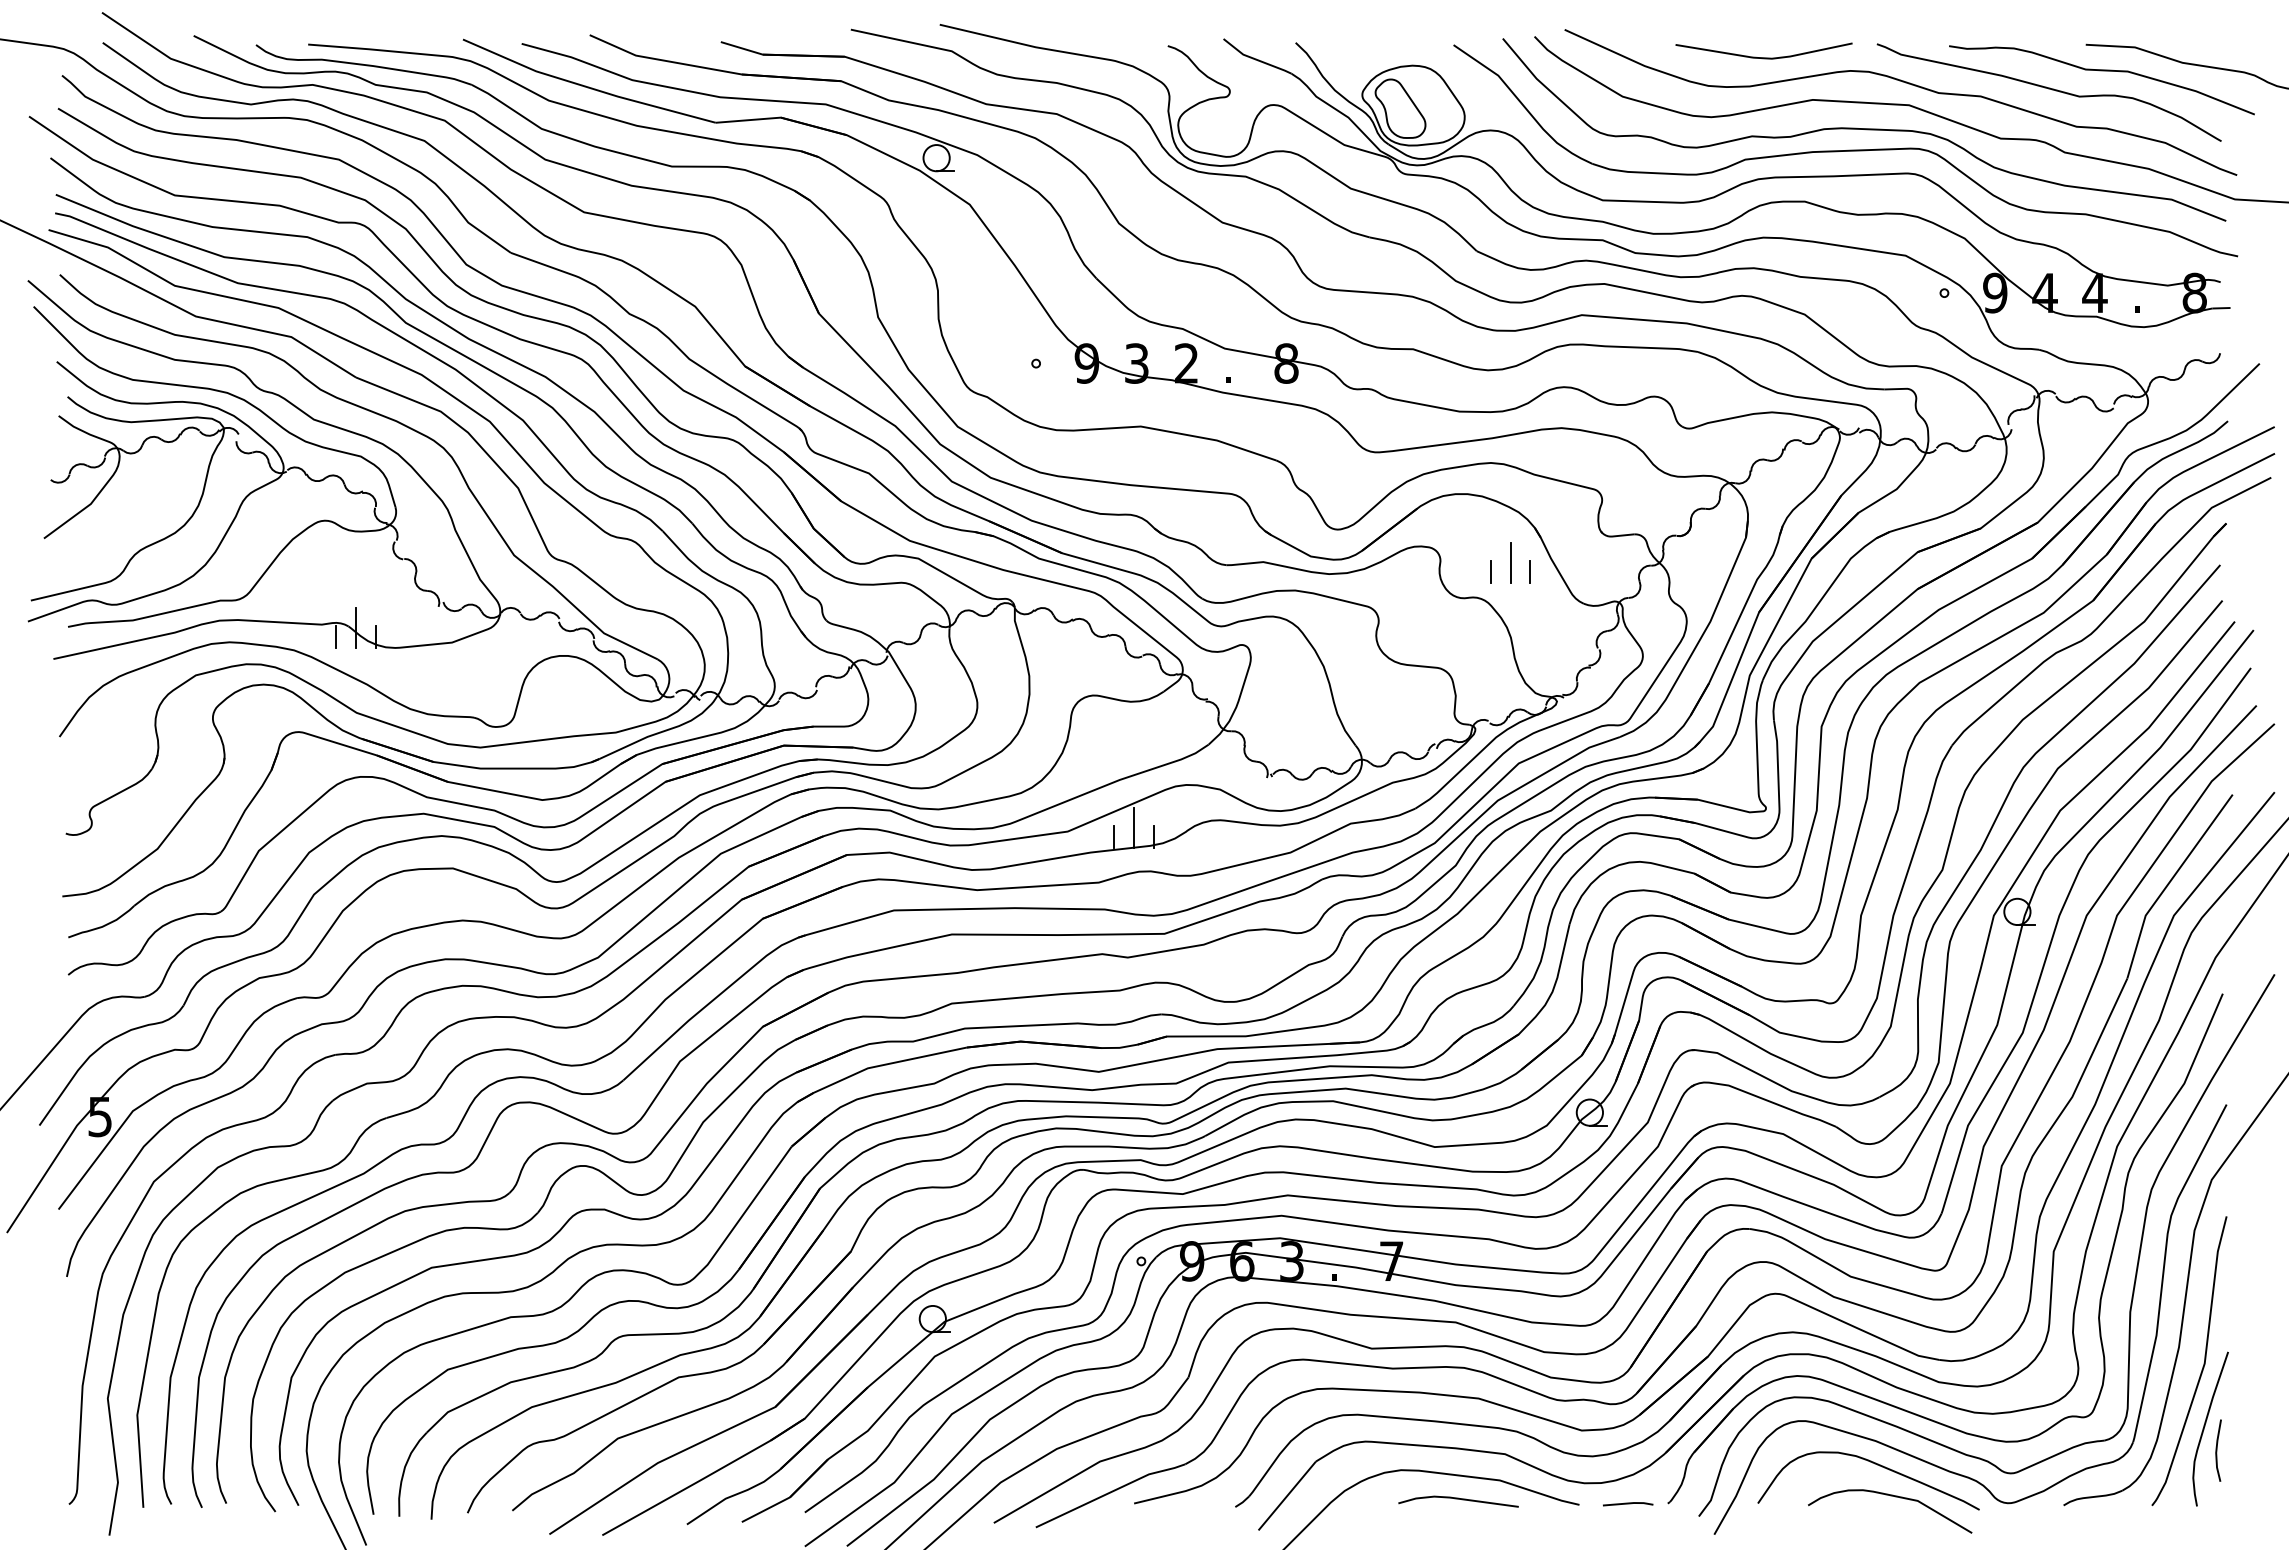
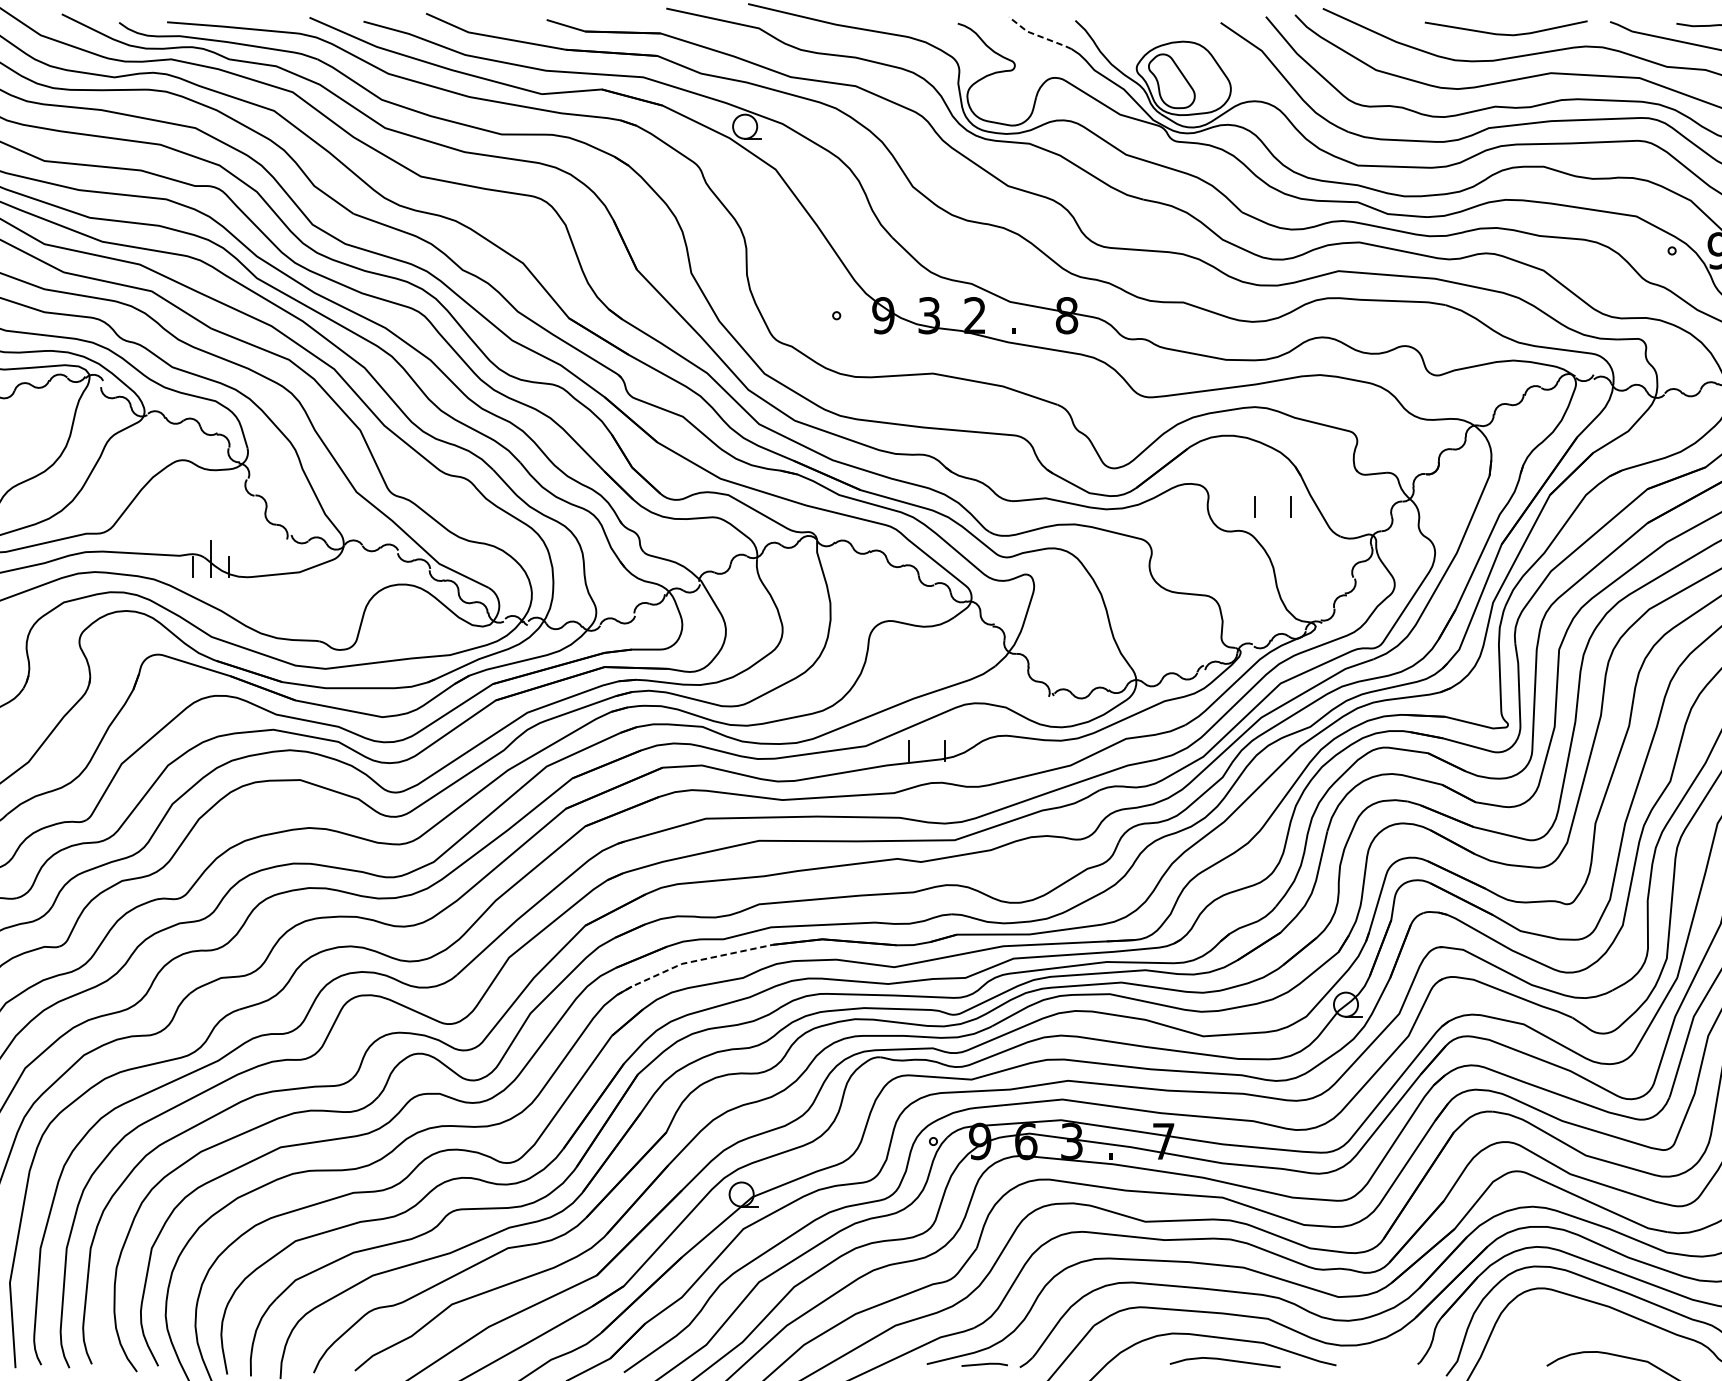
line: (1255, 59) -> (1038, 35), solid -> dashed
line: (1510, 562) -> (1272, 498), removed
line: (1134, 827) -> (927, 742), removed
line: (878, 1066) -> (691, 962), solid -> dashed
curve: (1874, 1464) -> (1607, 1328), removed
line: (1628, 1504) -> (985, 1365), moved

